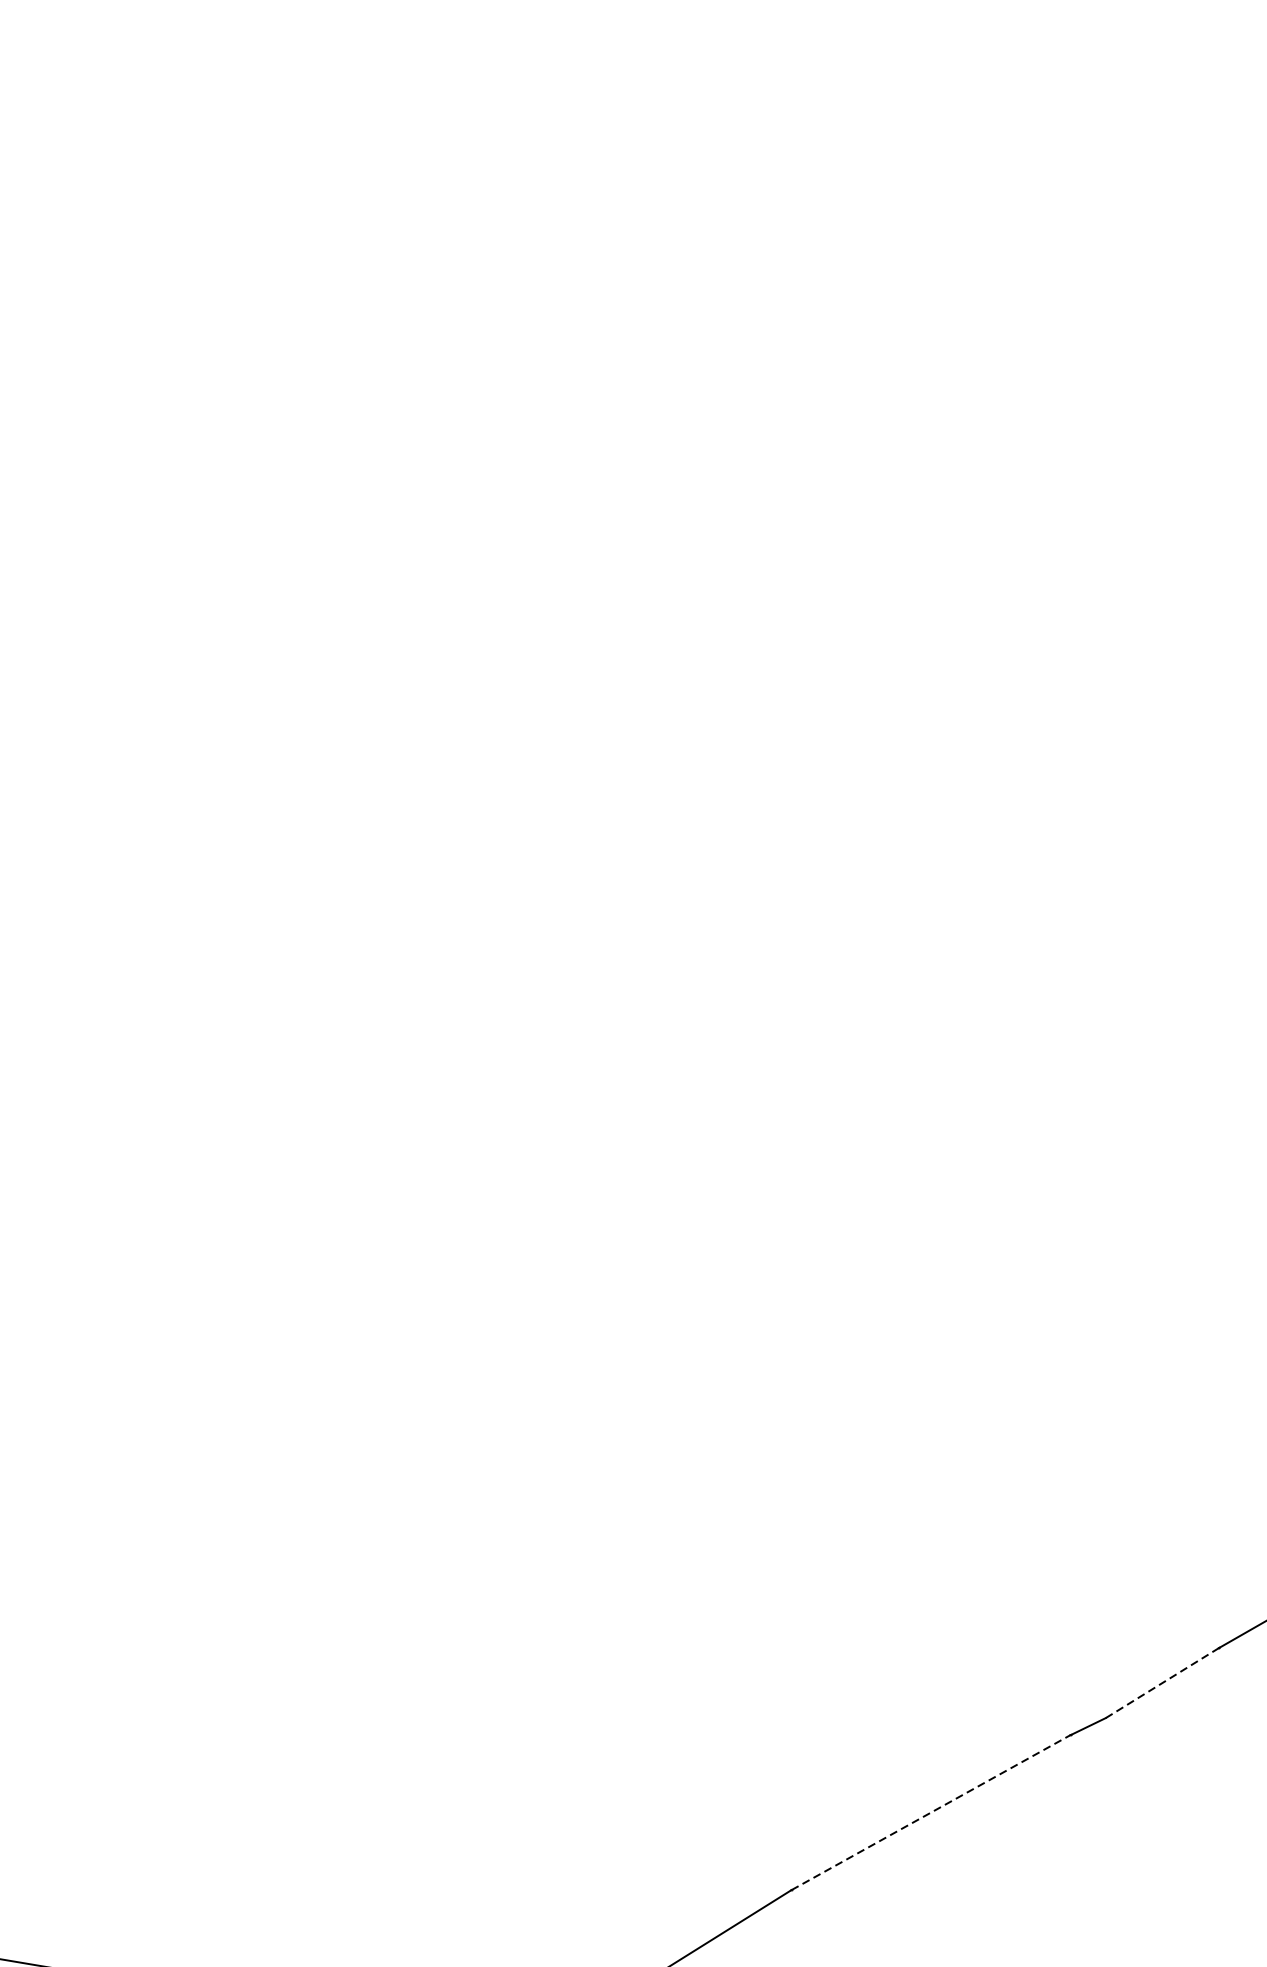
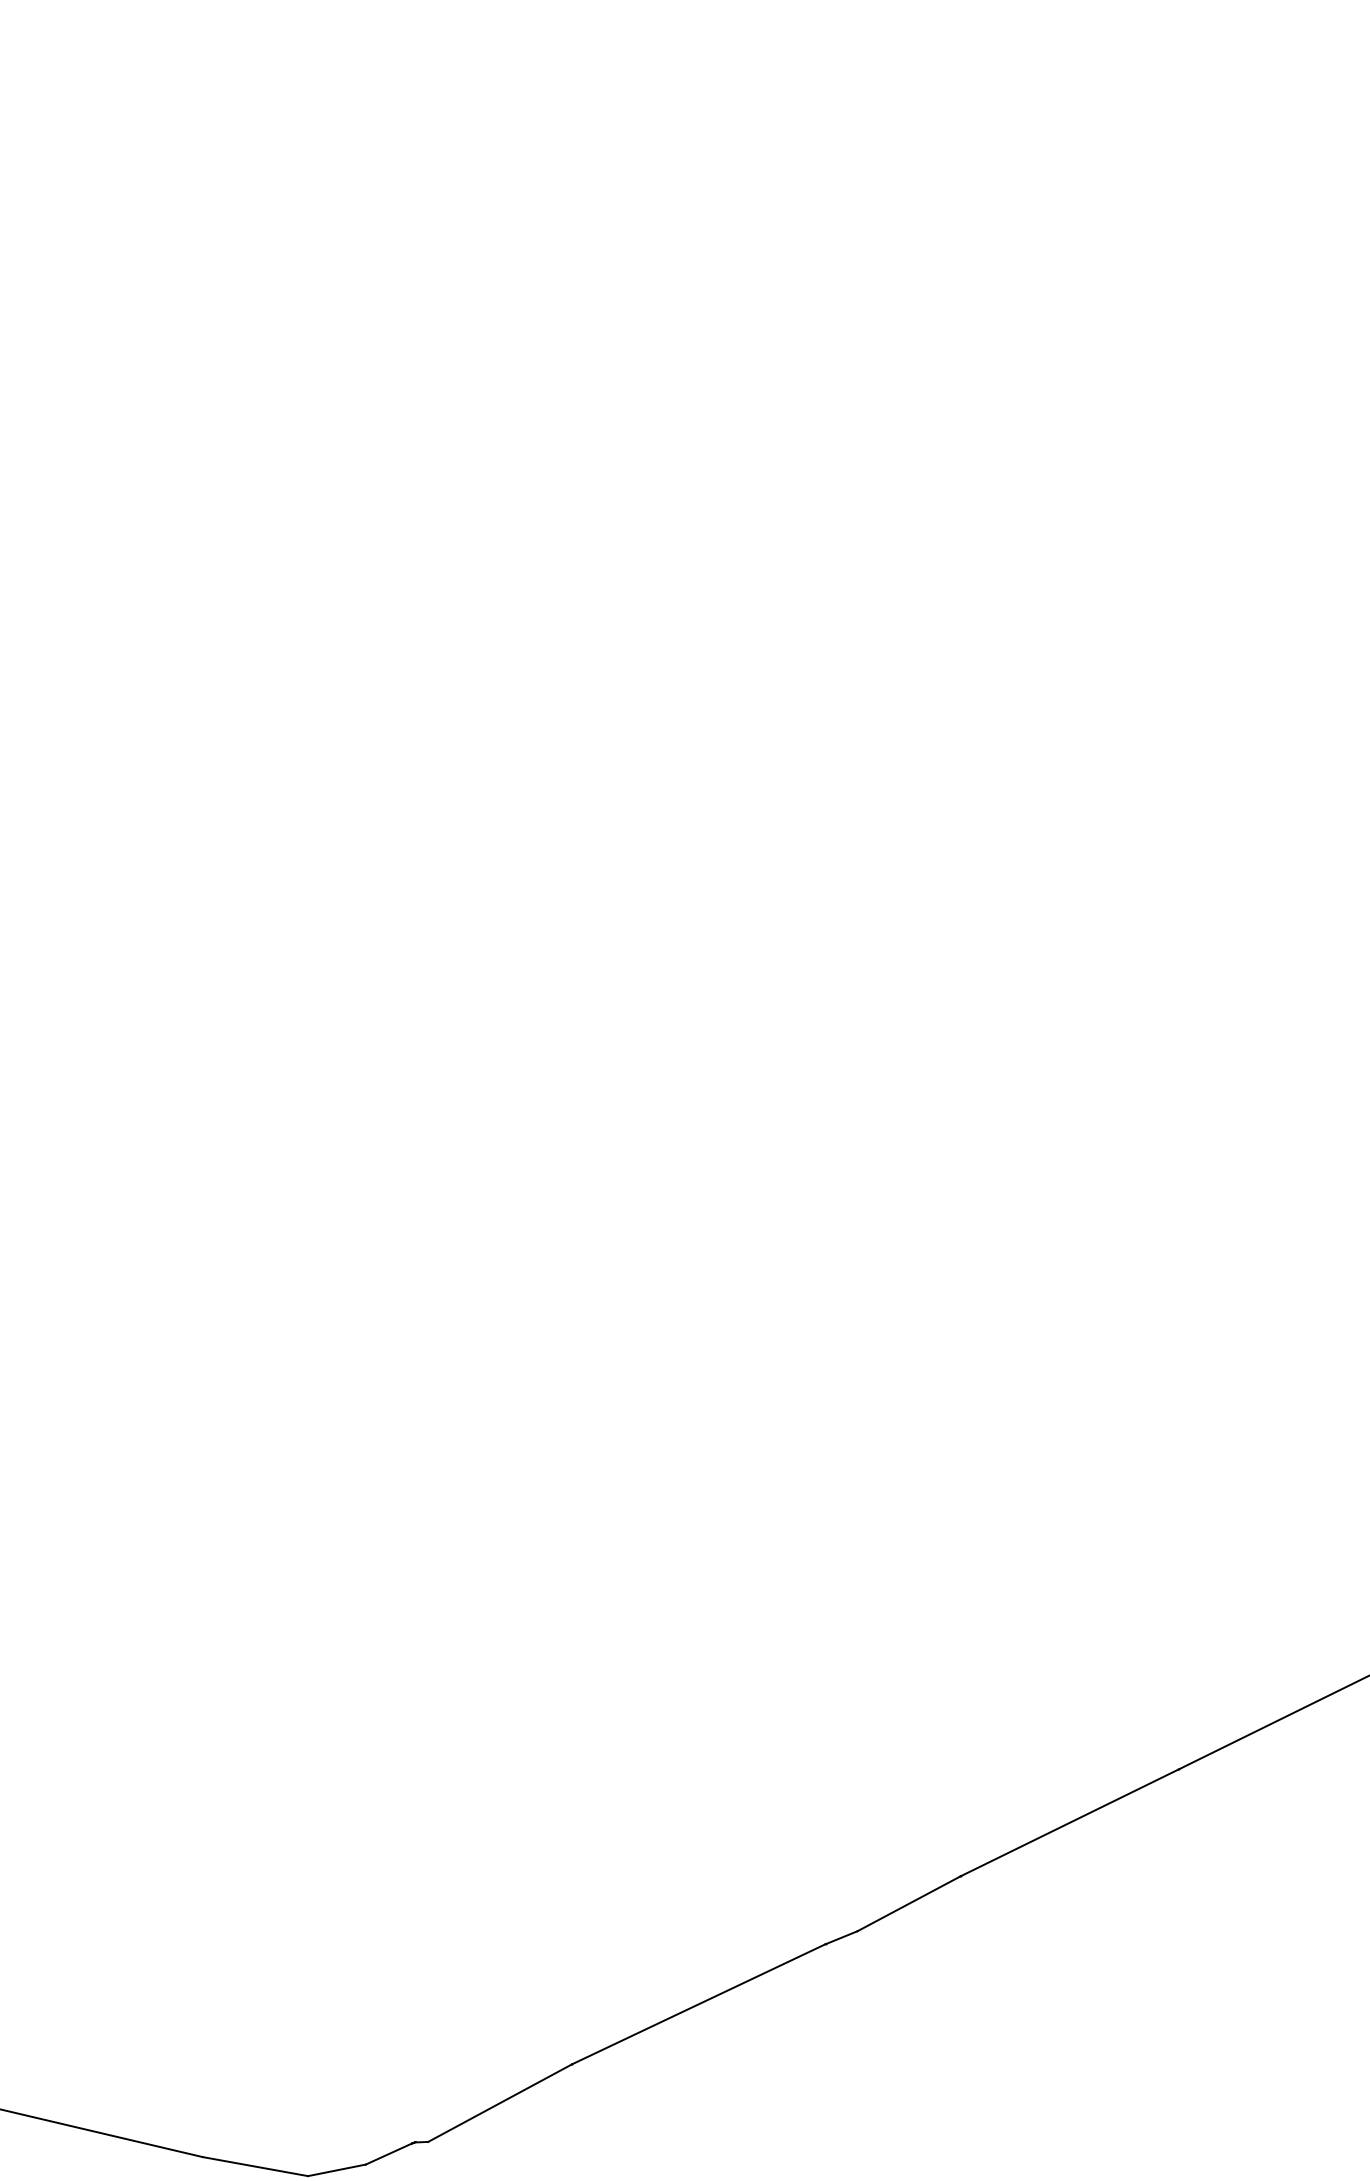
line: (1162, 1682) -> (909, 1903), dashed -> solid
line: (931, 1812) -> (699, 2004), dashed -> solid

